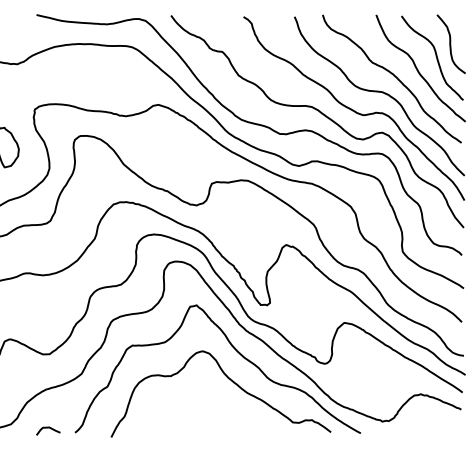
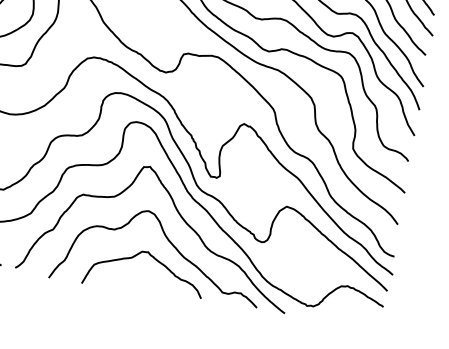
curve: (217, 400) -> (154, 259), added

